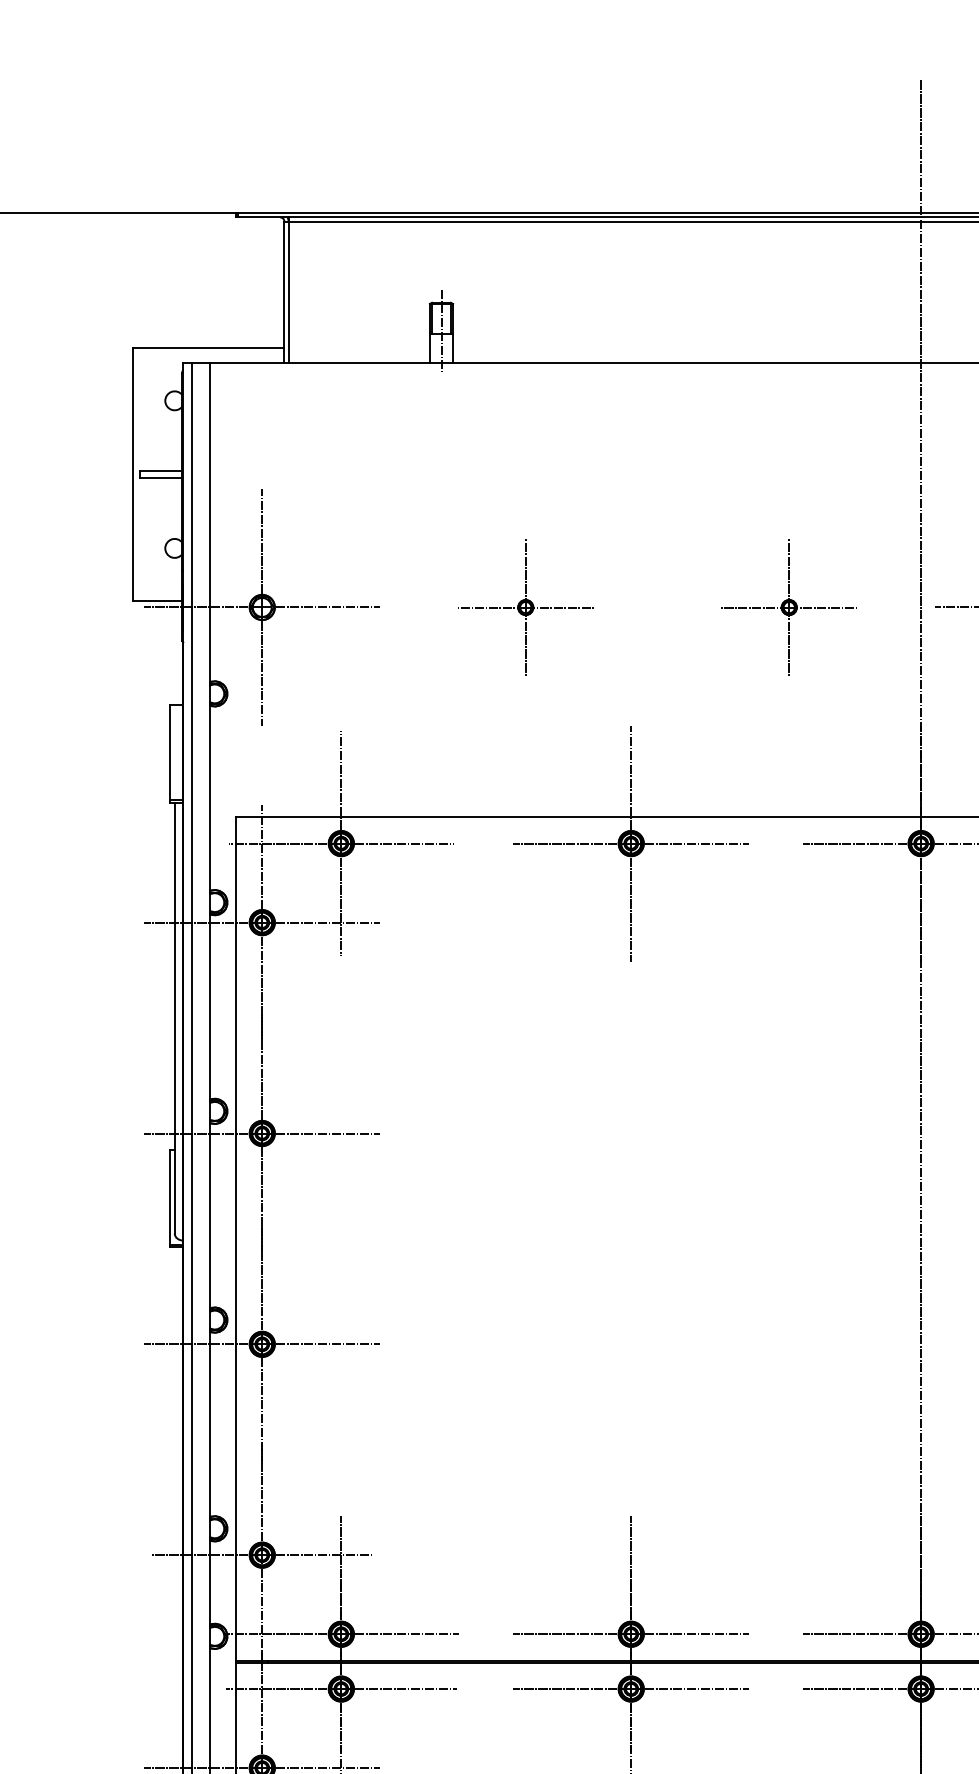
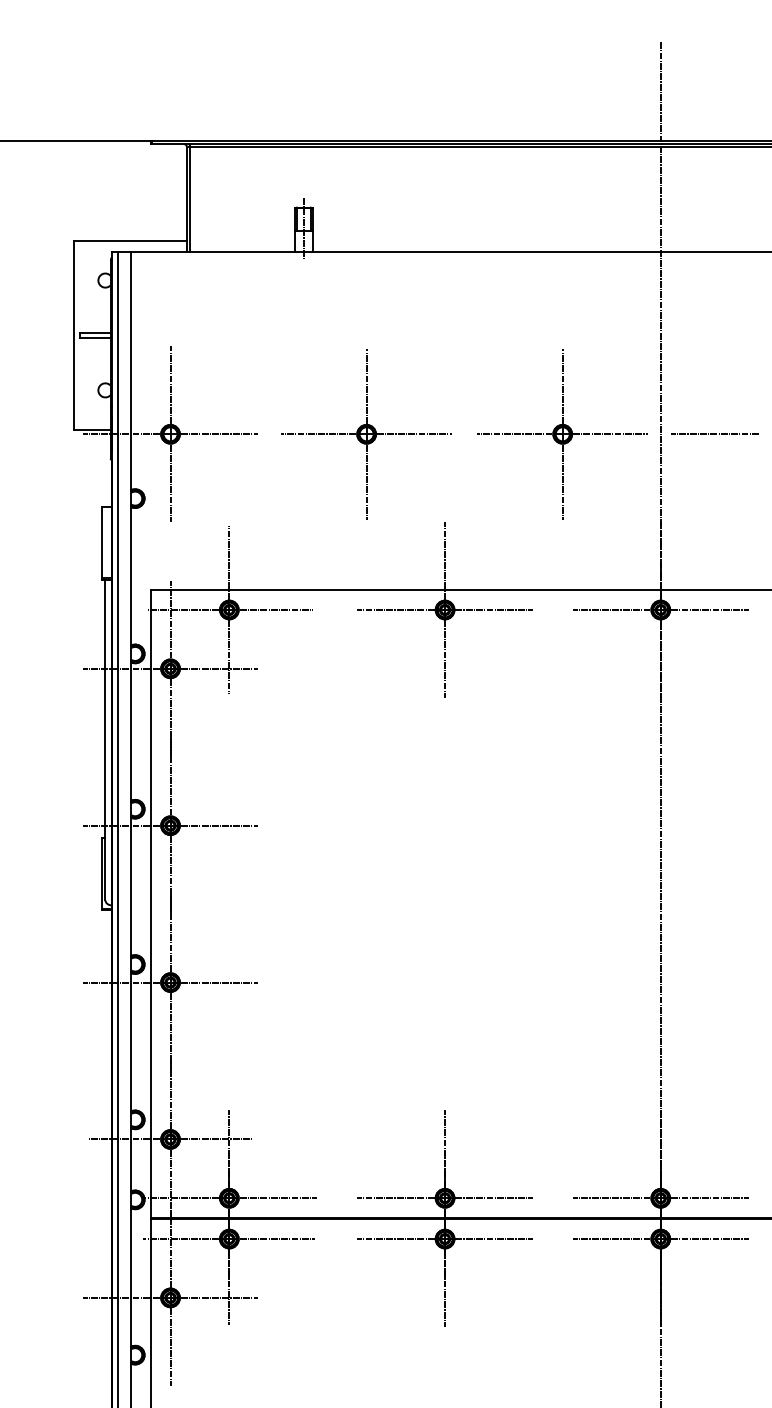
part: (525, 607) -> (366, 434), size x1.67
part: (789, 607) -> (562, 434), size x1.67

